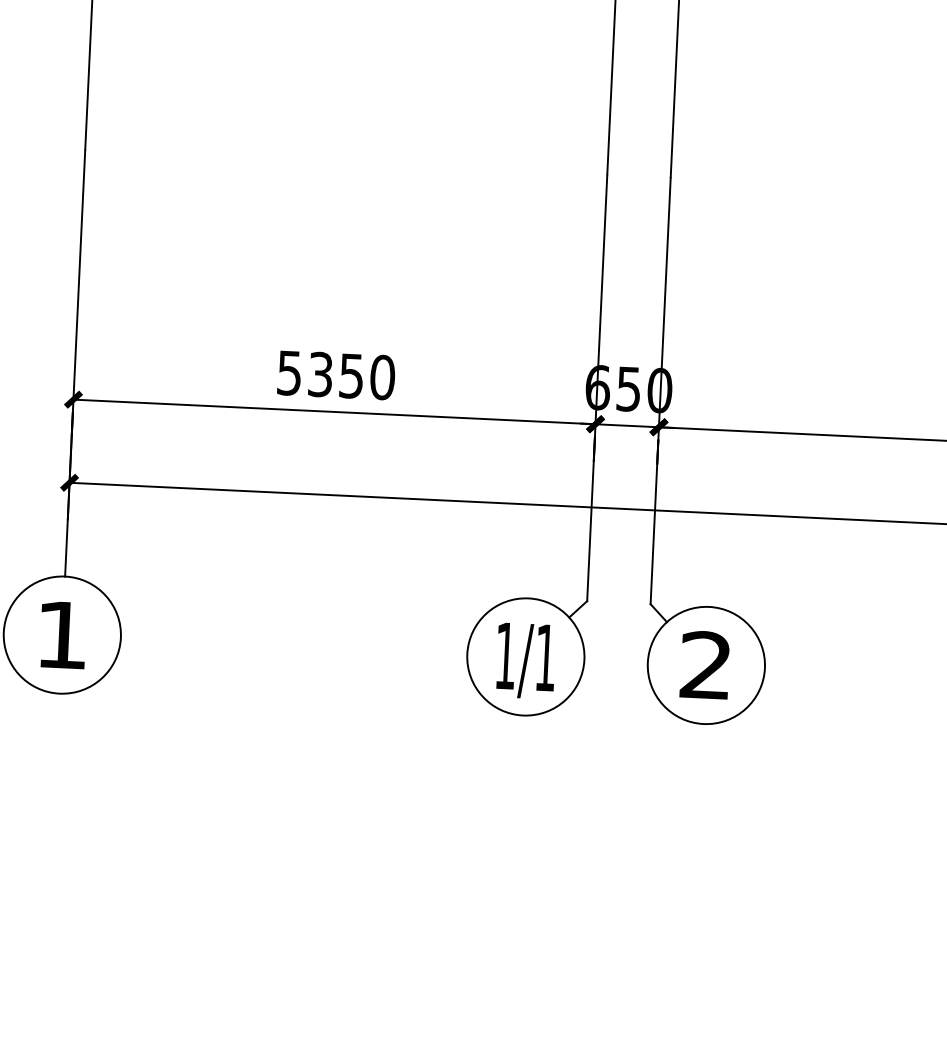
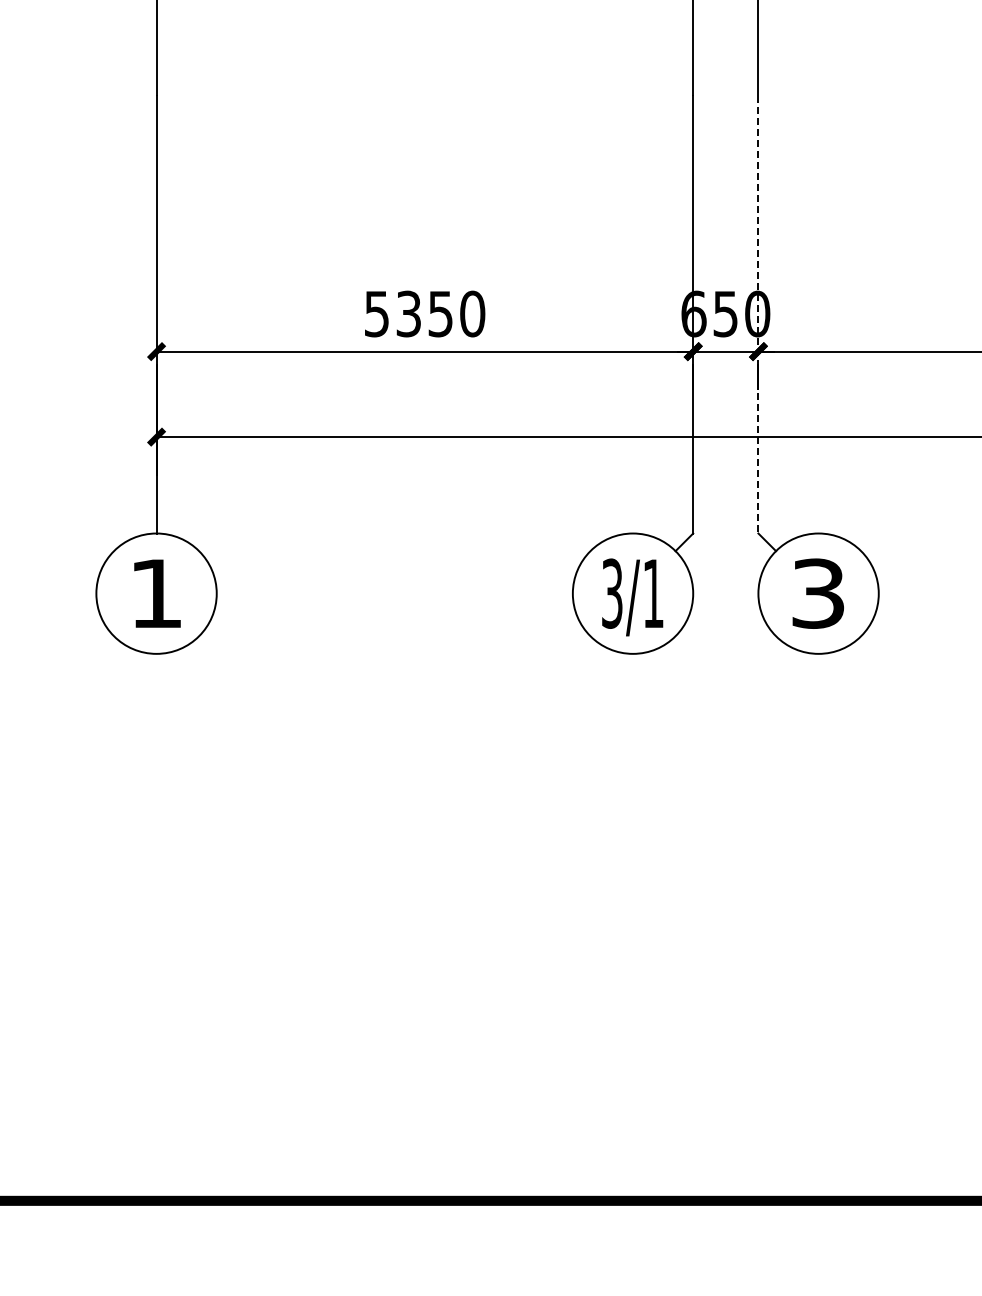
line: (660, 391) -> (758, 314), solid -> dashed
text: (505, 655) -> (612, 593), 1/1 -> 3/1
text: (706, 665) -> (818, 593), 2 -> 3

